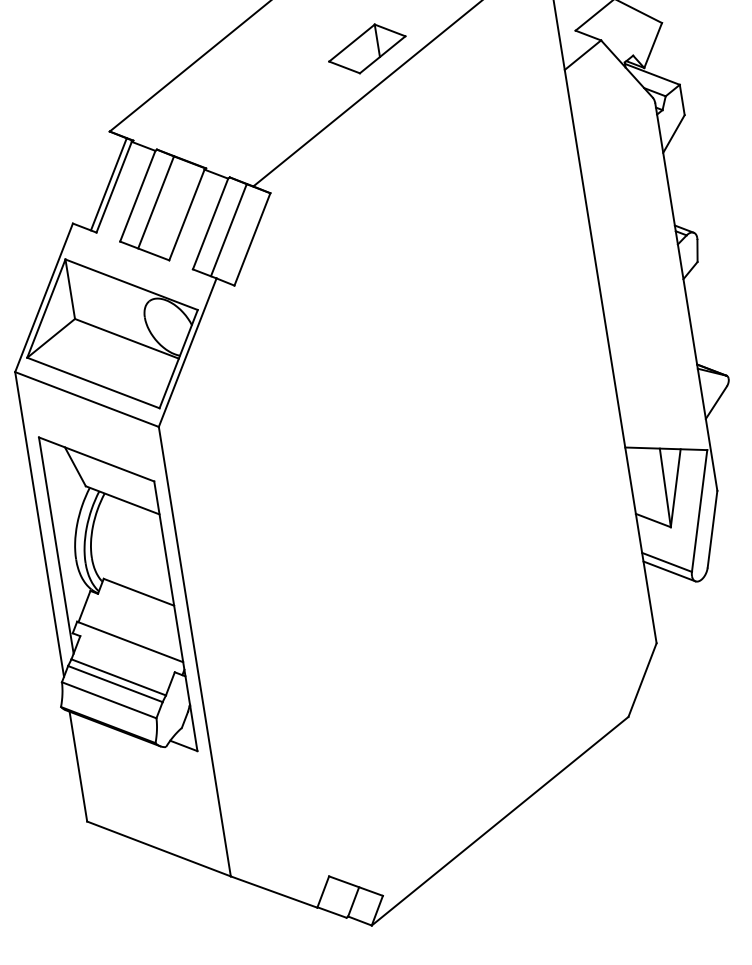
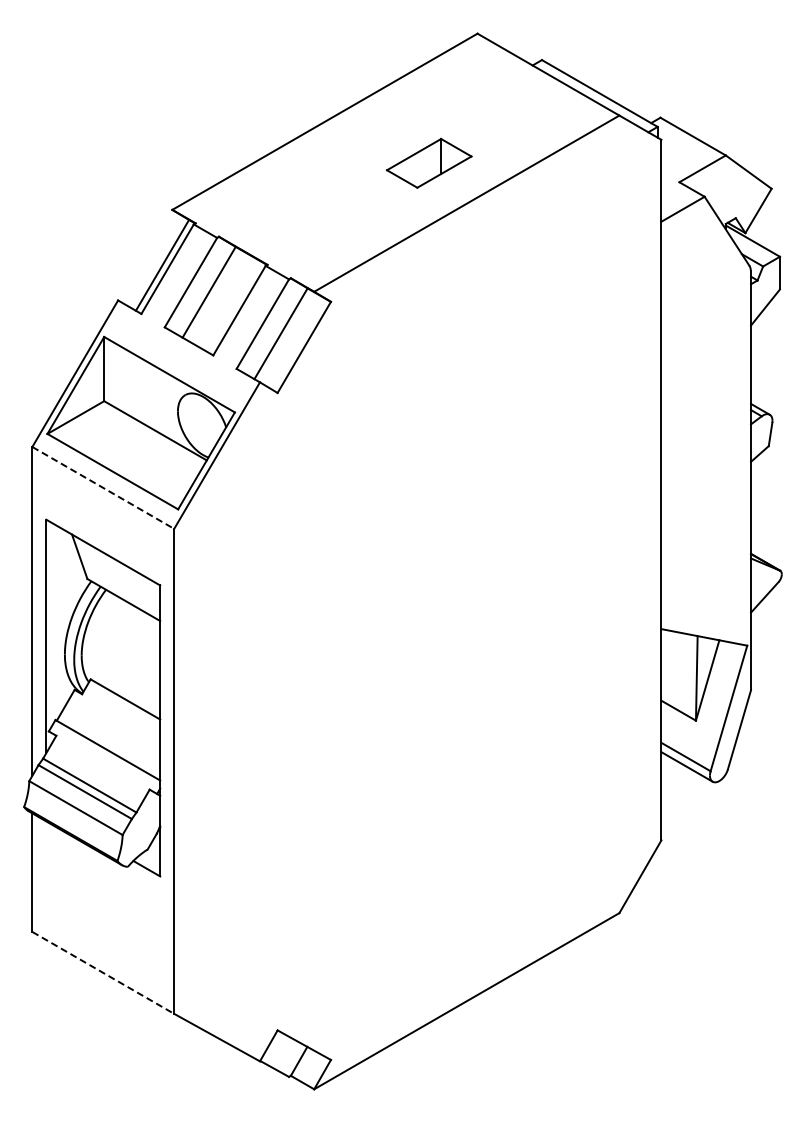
part: (366, 48) -> (428, 162), moved
line: (87, 399) -> (103, 487), solid -> dashed
line: (159, 848) -> (103, 972), solid -> dashed

